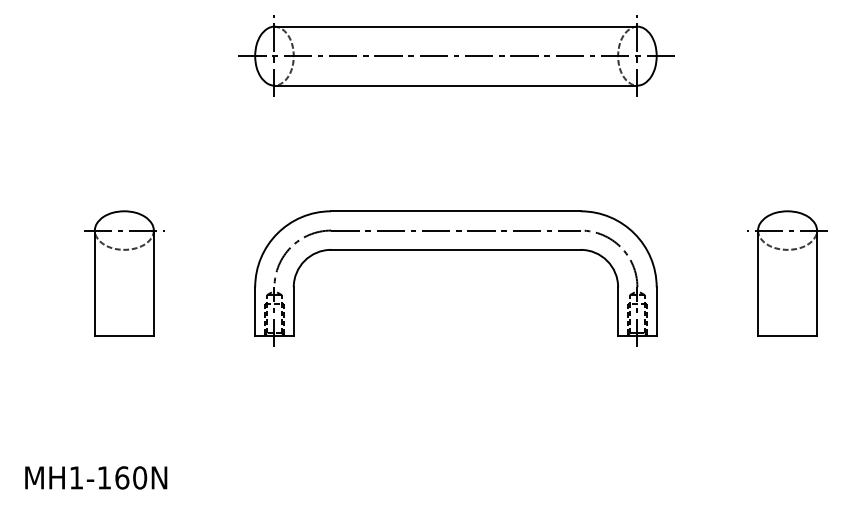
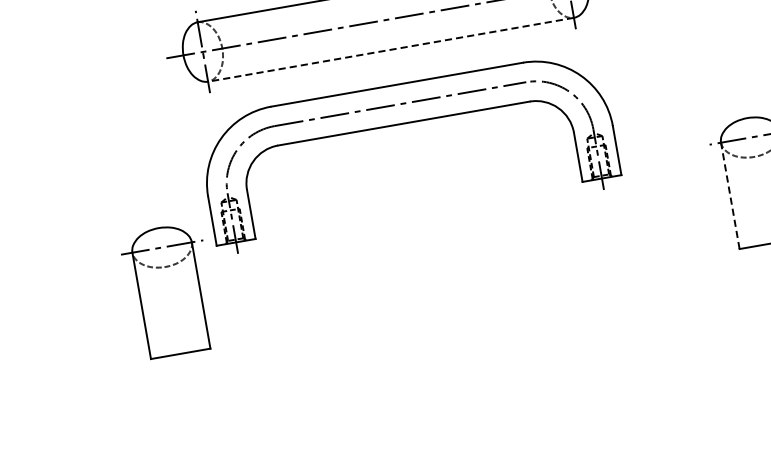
line: (455, 85) -> (390, 49), solid -> dashed
part: (455, 250) -> (403, 124), moved
part: (124, 273) -> (169, 290), moved
line: (758, 283) -> (730, 195), solid -> dashed

